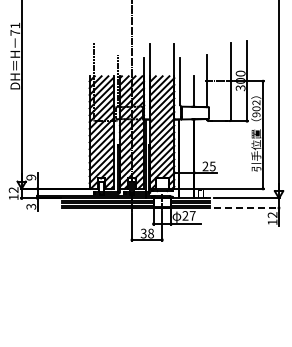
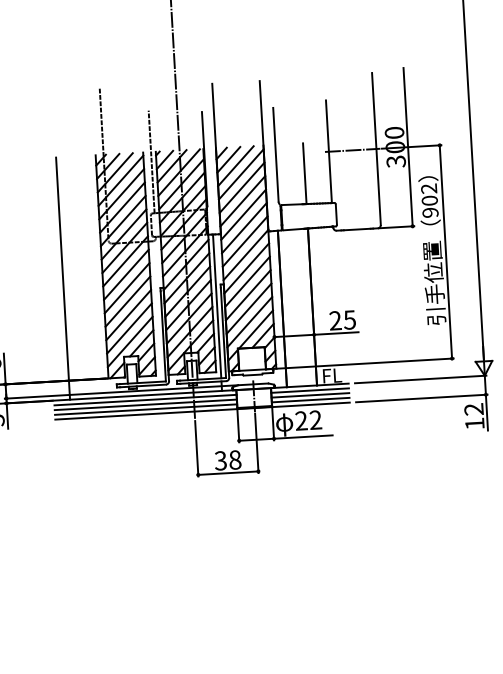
line: (69, 137) -> (62, 278), added
line: (247, 208) -> (423, 399), dashed -> solid
text: (192, 215) -> (315, 419), 27 -> 22

